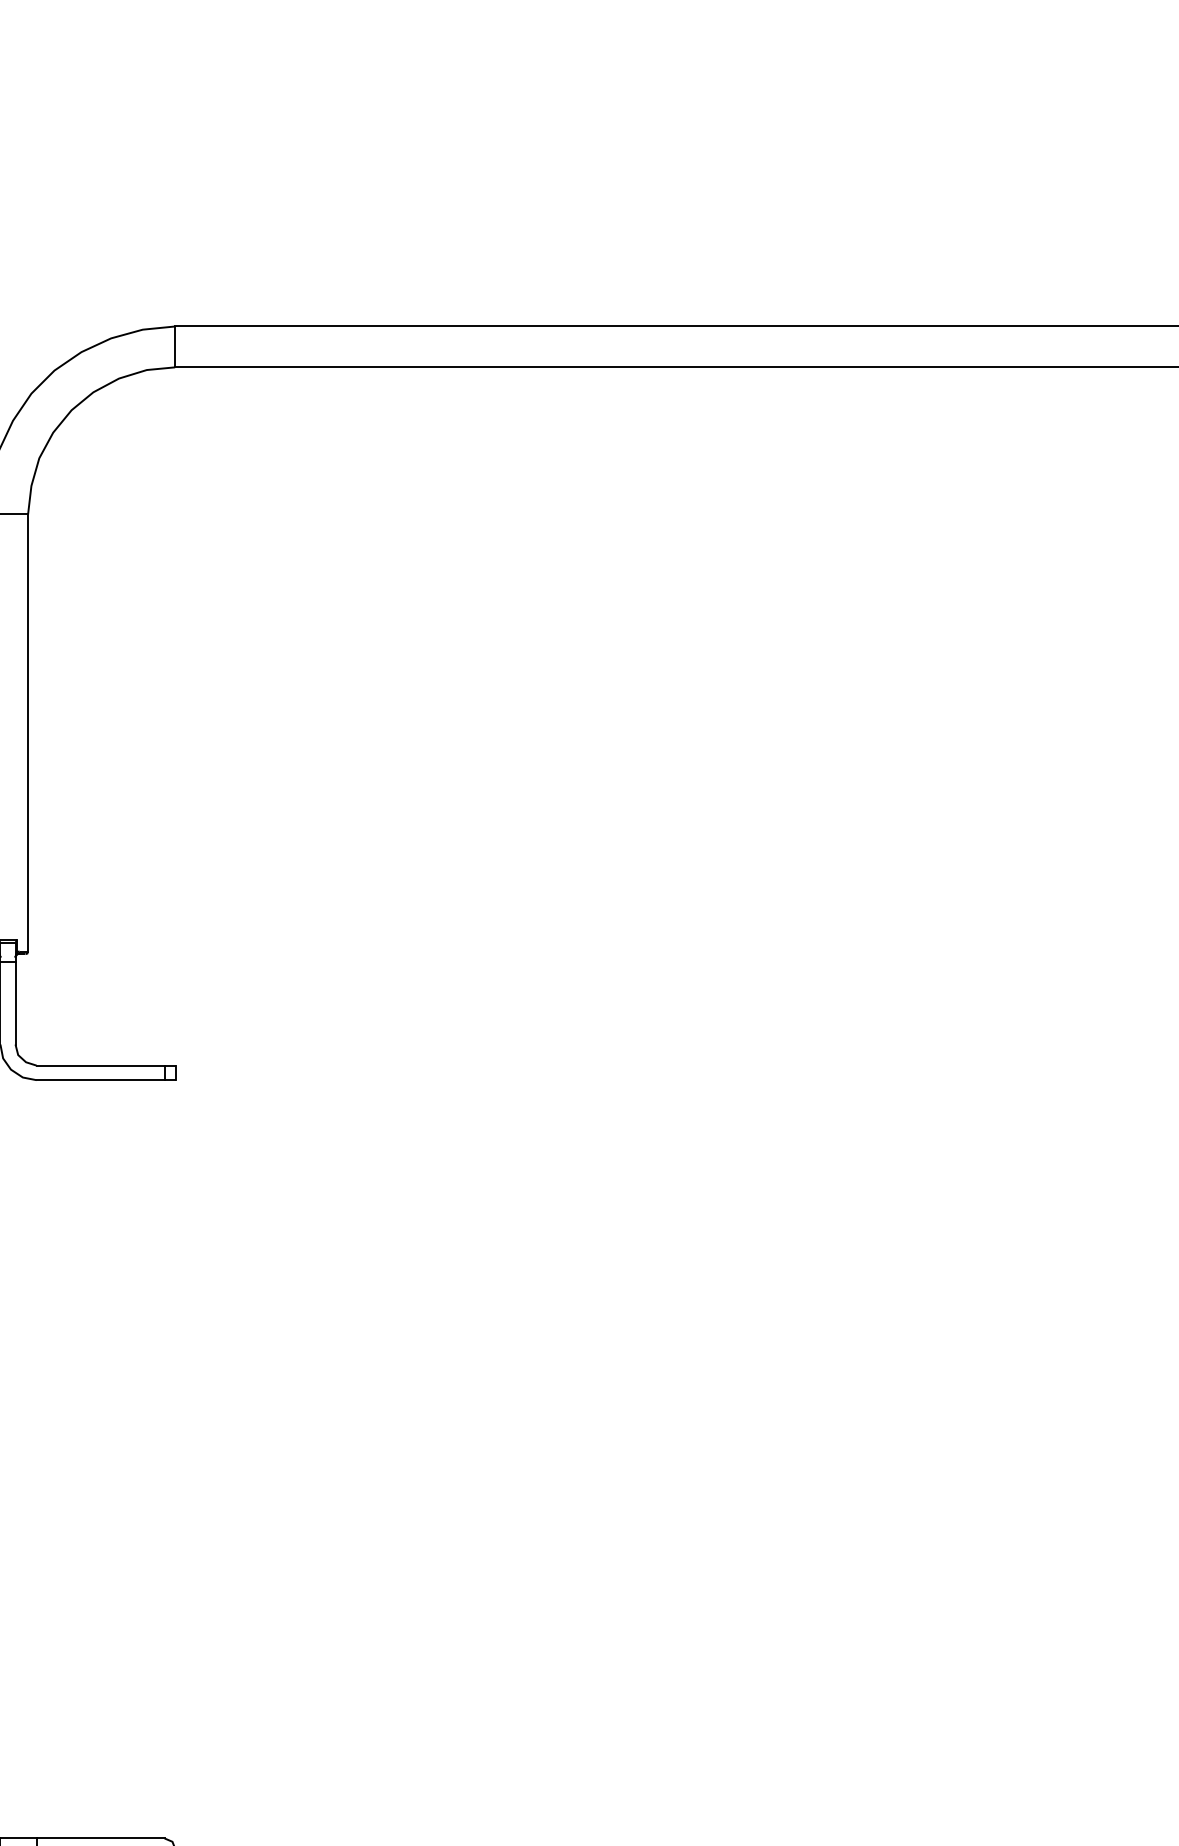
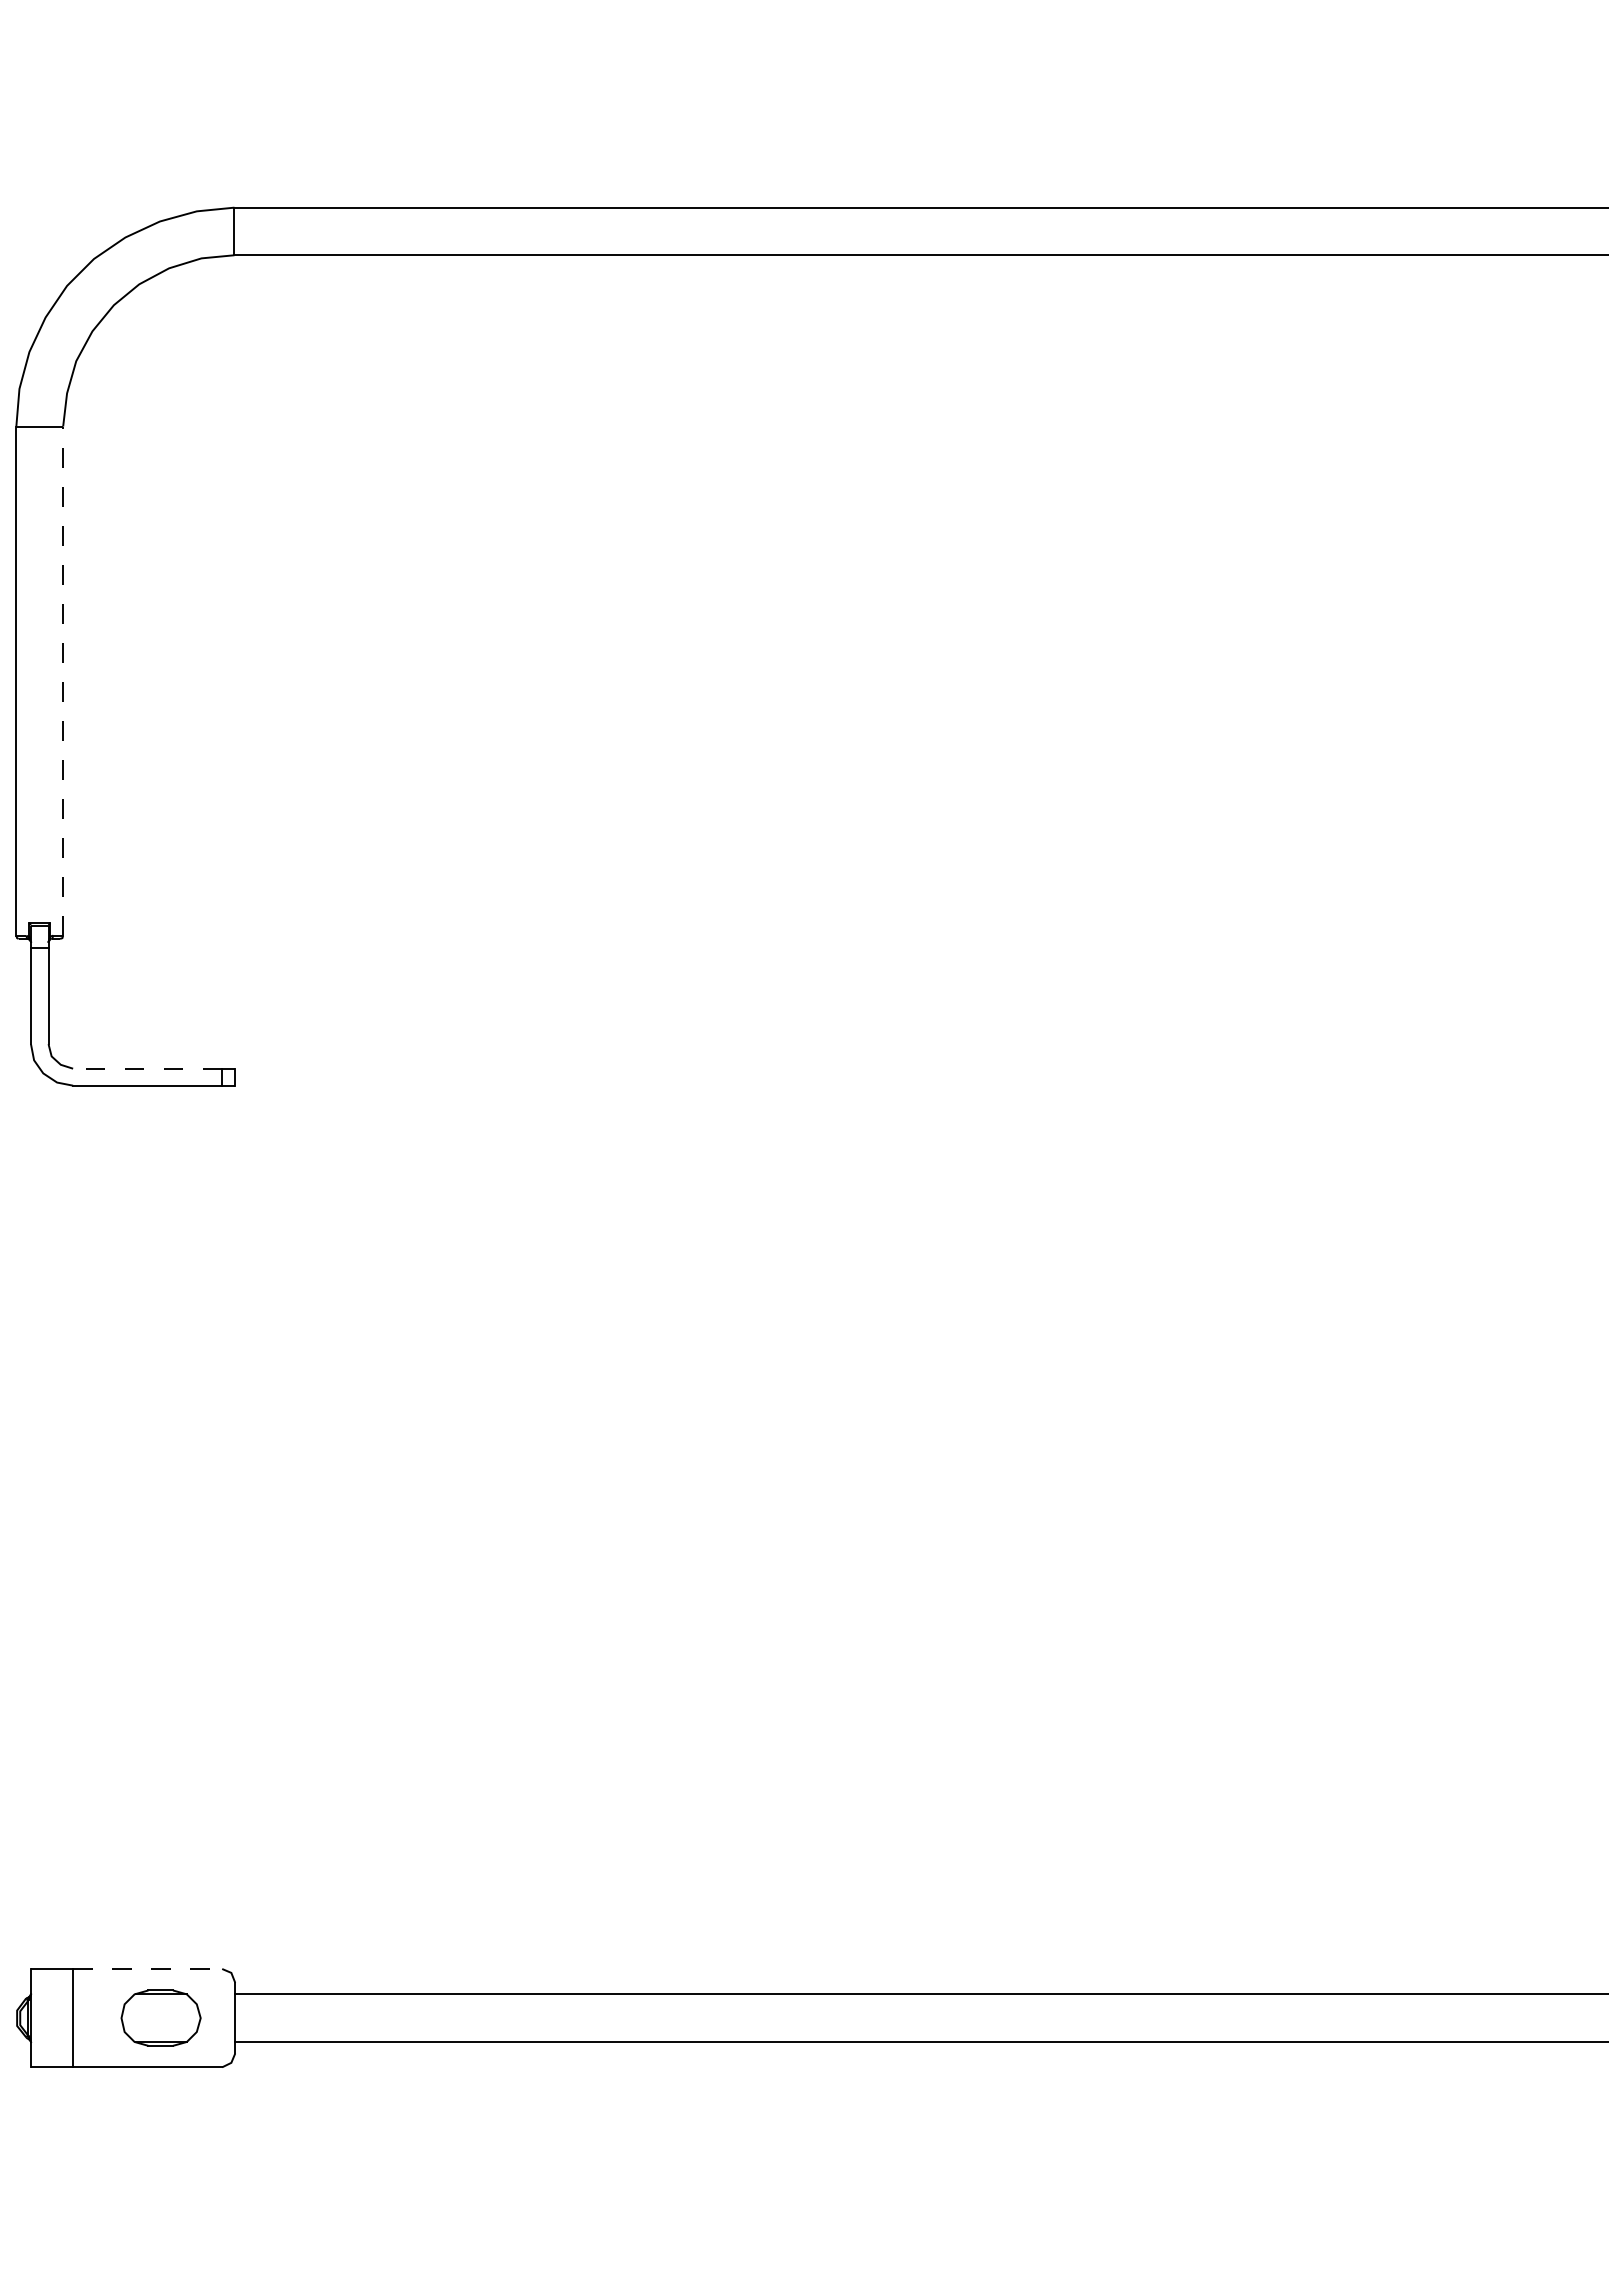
line: (28, 733) -> (63, 681), solid -> dashed
line: (100, 1065) -> (147, 1068), solid -> dashed
line: (100, 1838) -> (147, 1968), solid -> dashed

